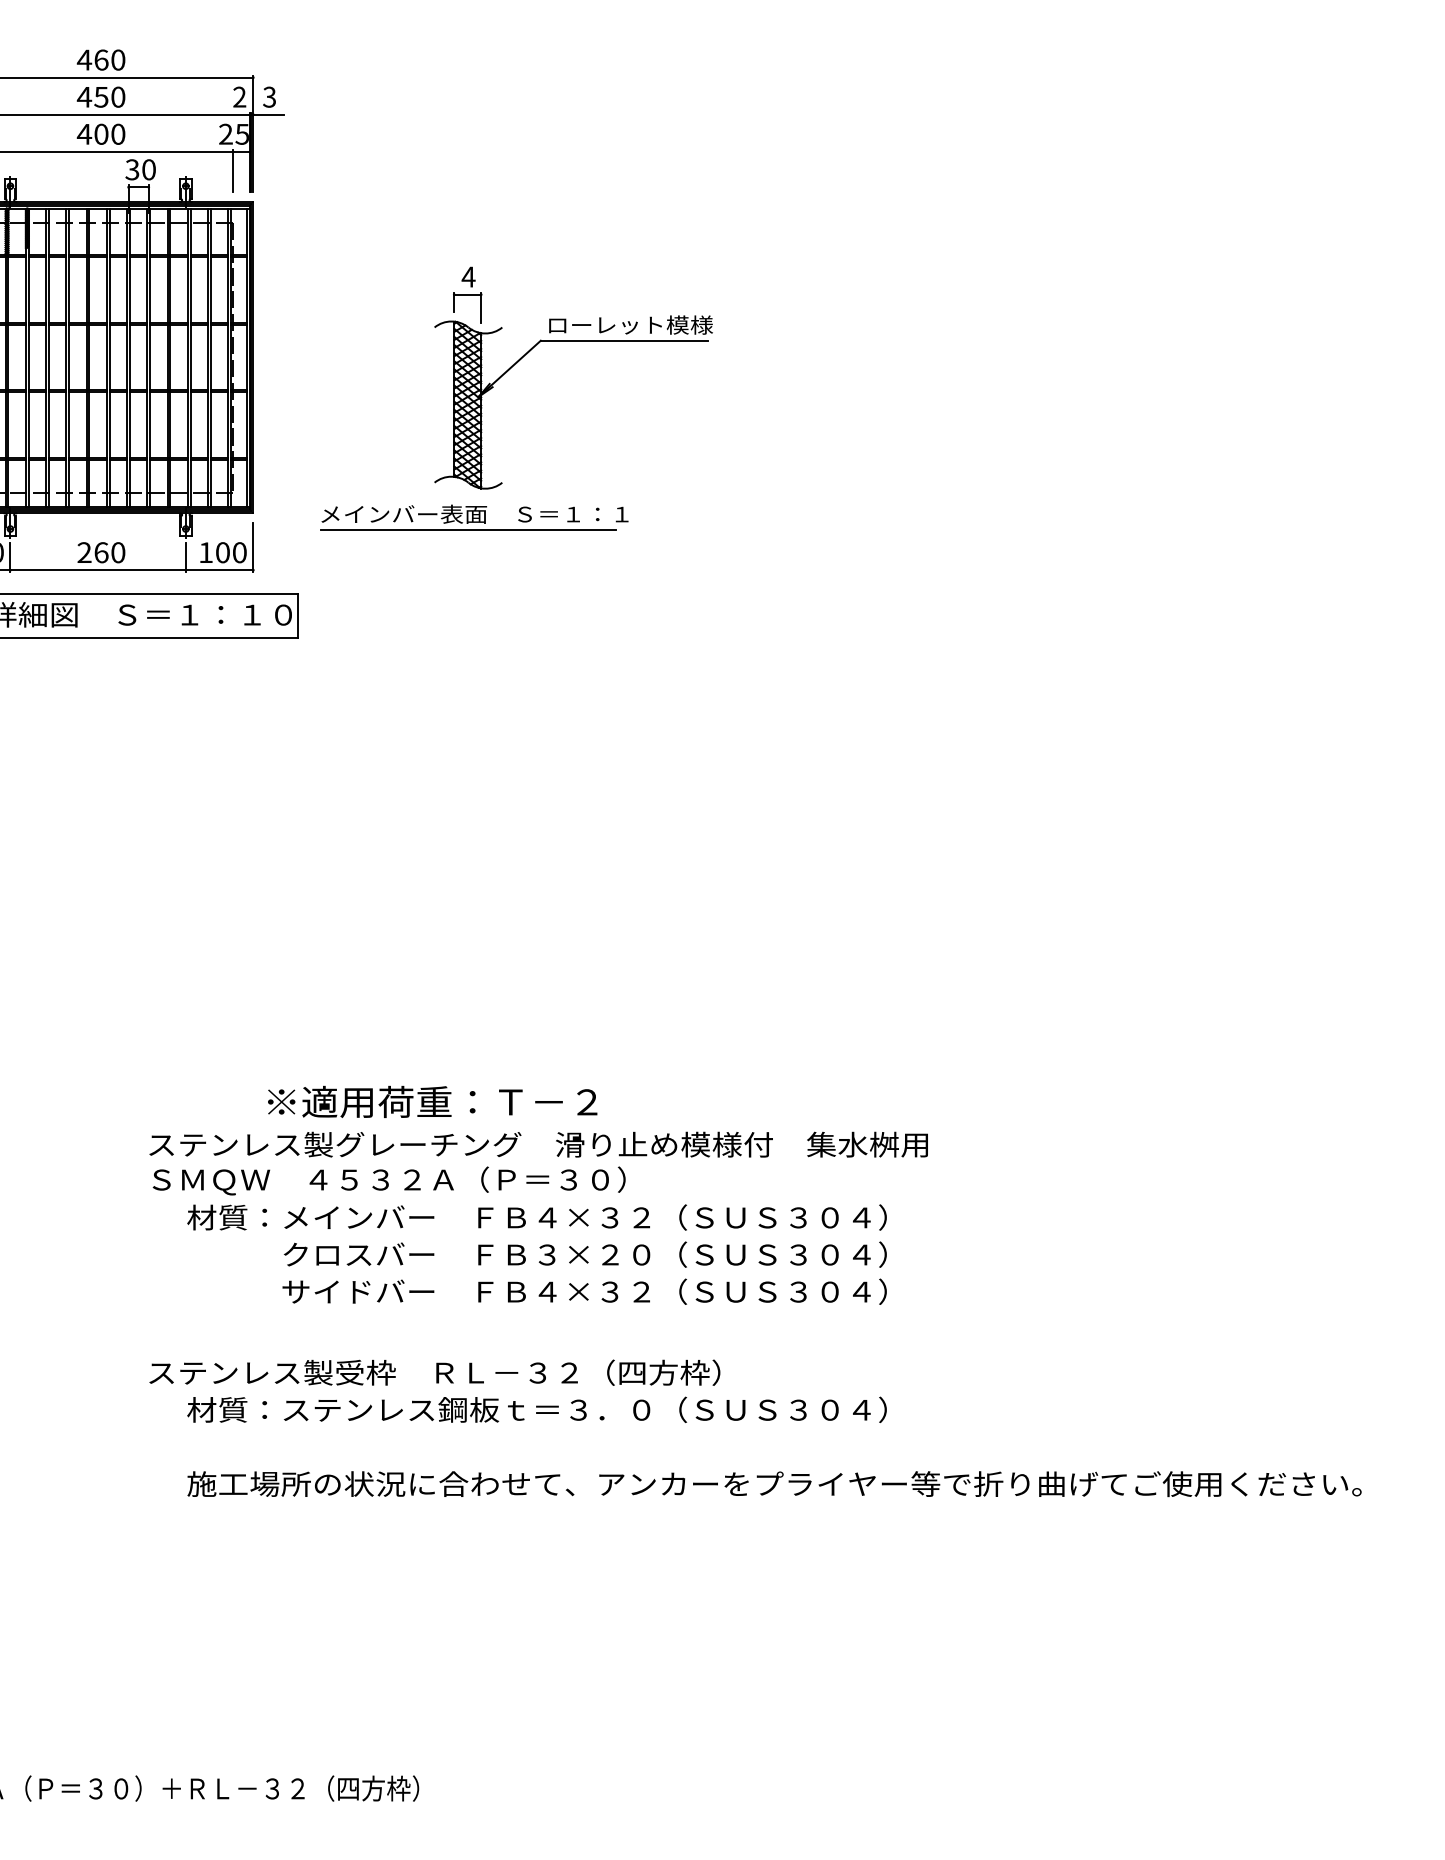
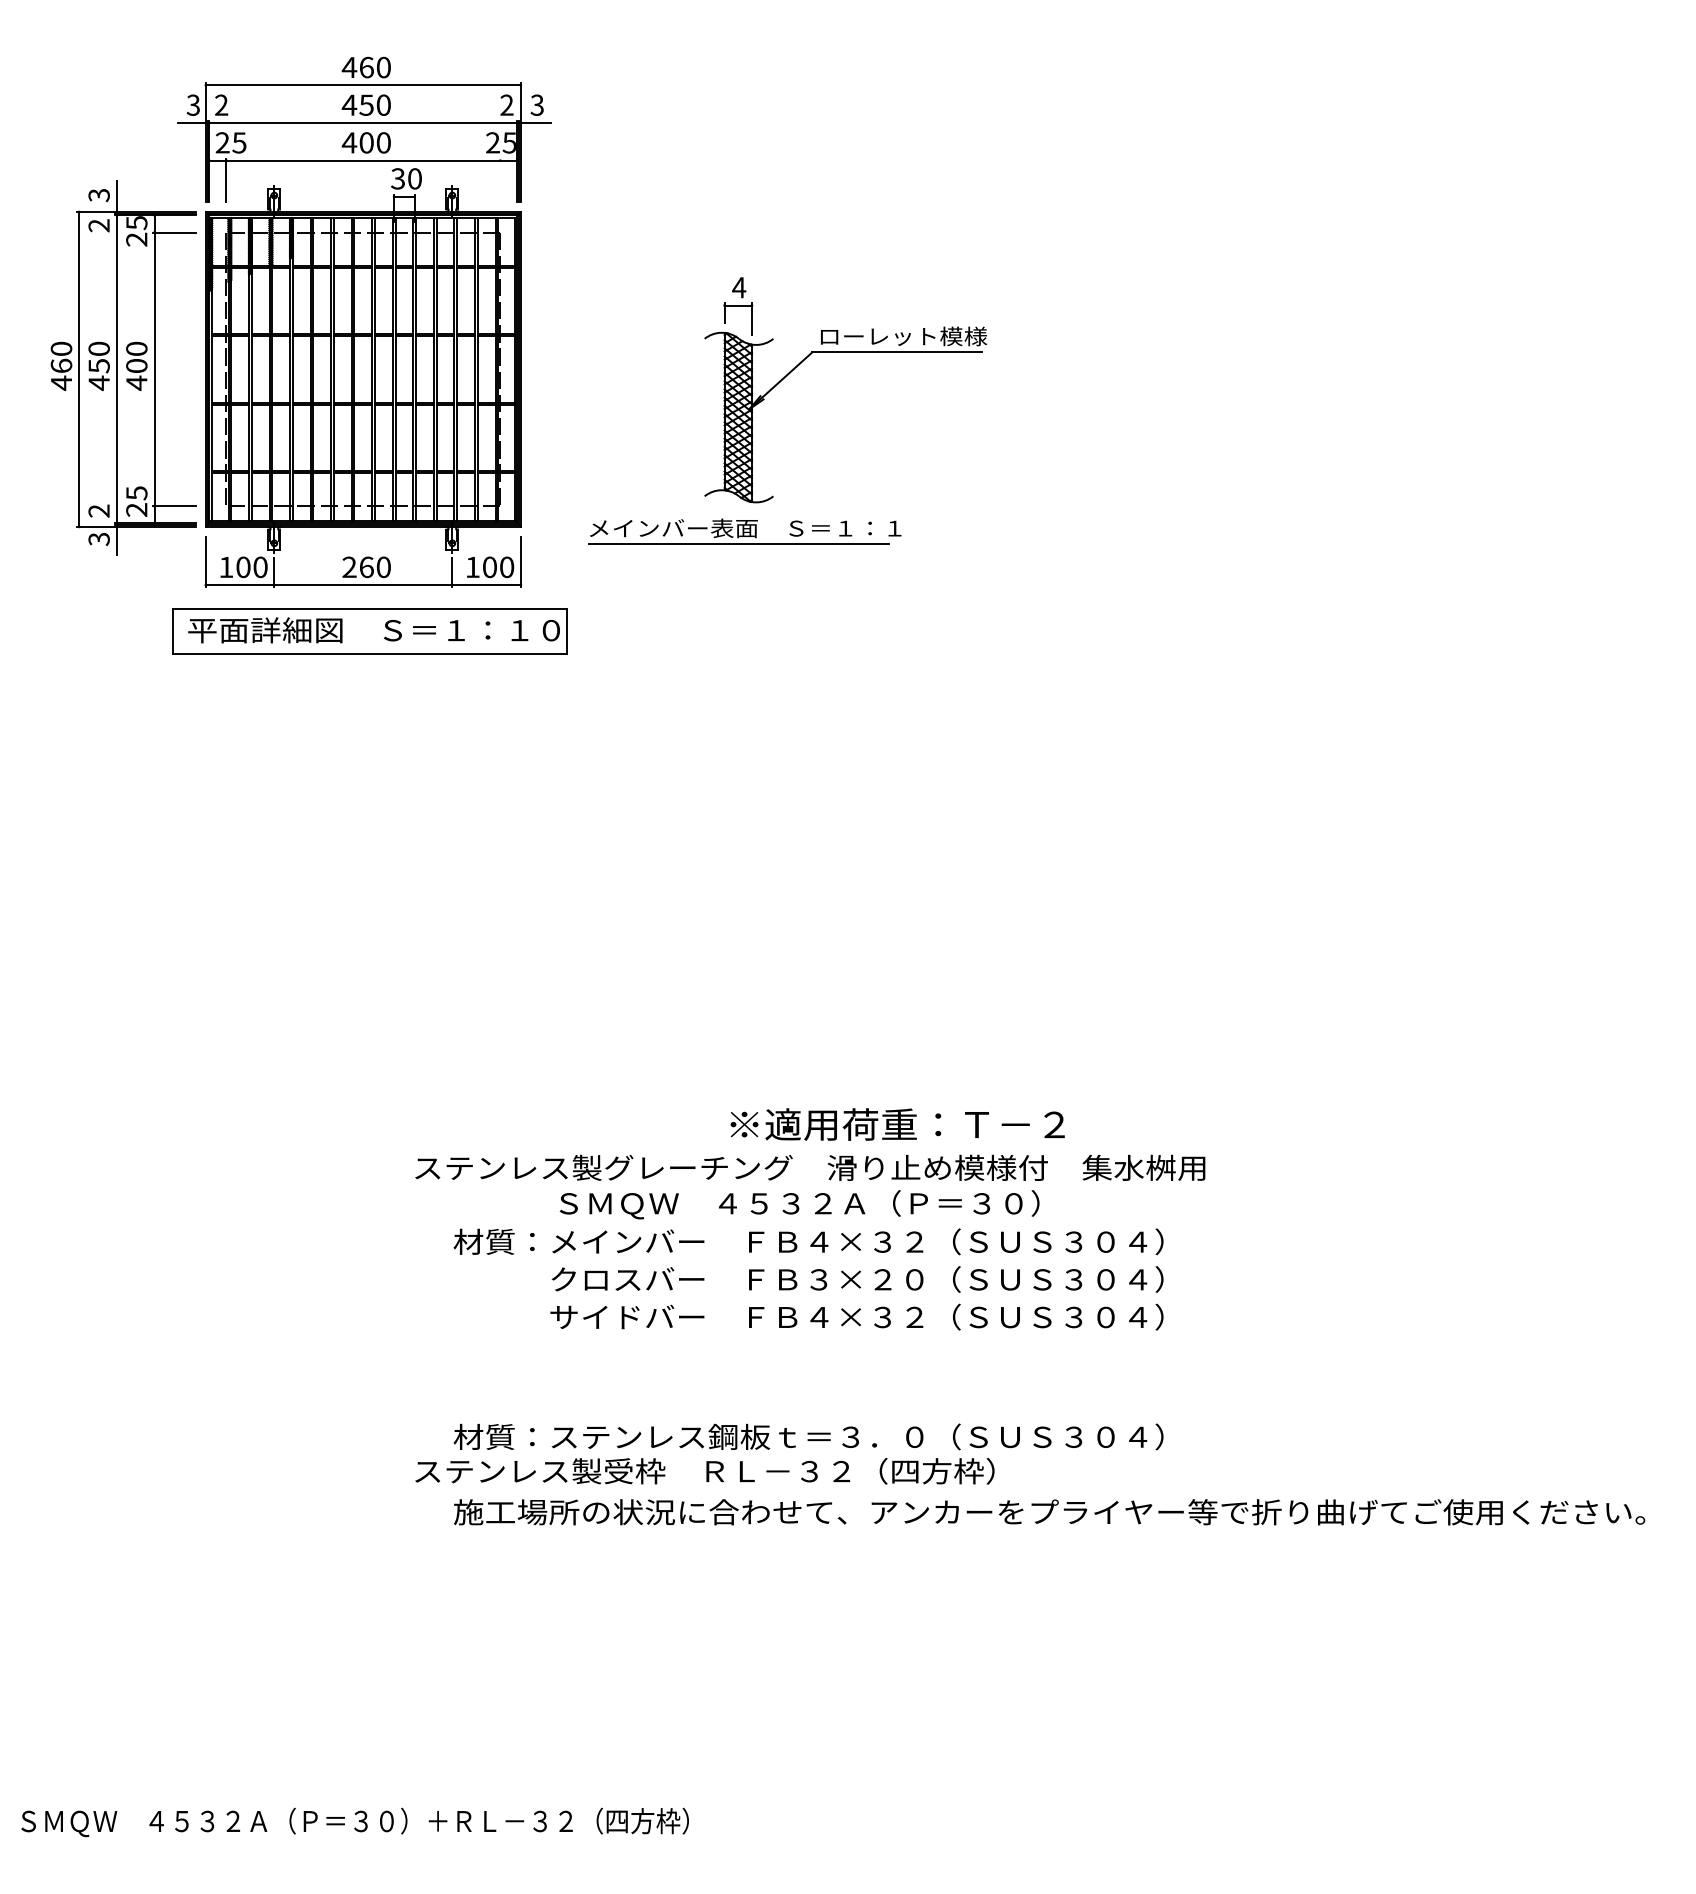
line: (233, 170) -> (500, 179), removed
text: (432, 1101) -> (897, 1124), moved
text: (389, 1180) -> (799, 1204), moved
text: (434, 1372) -> (704, 1471), moved

